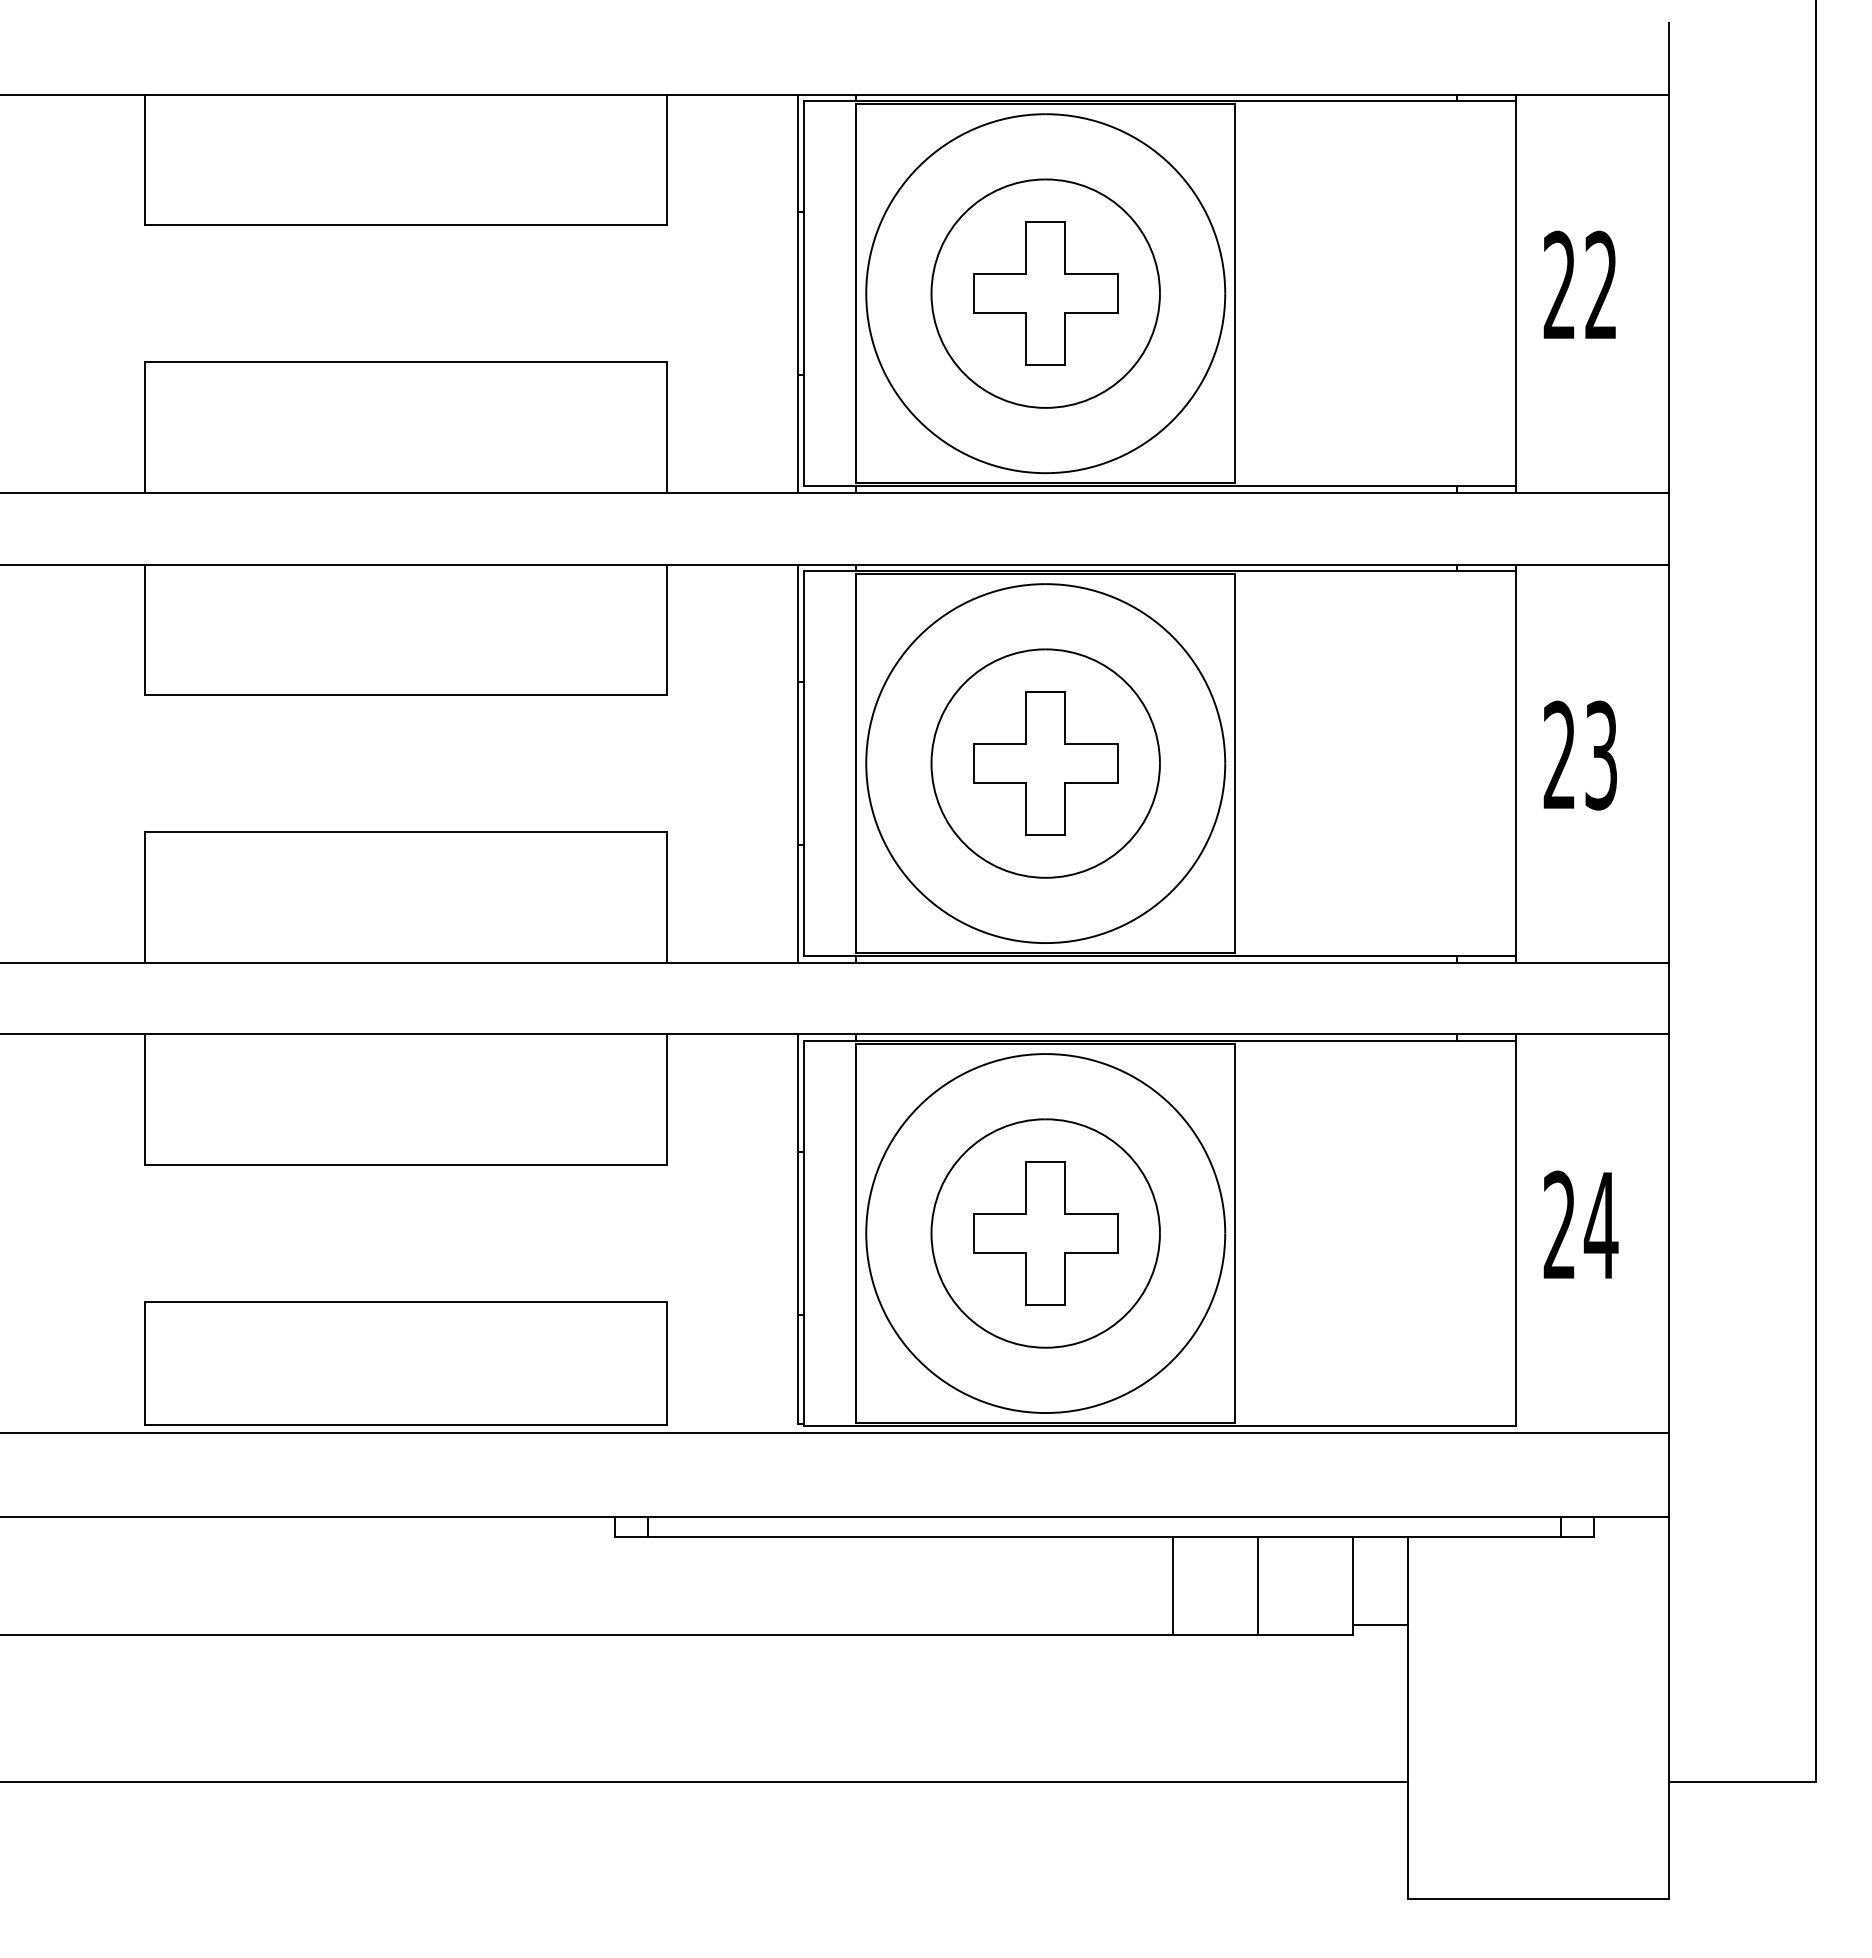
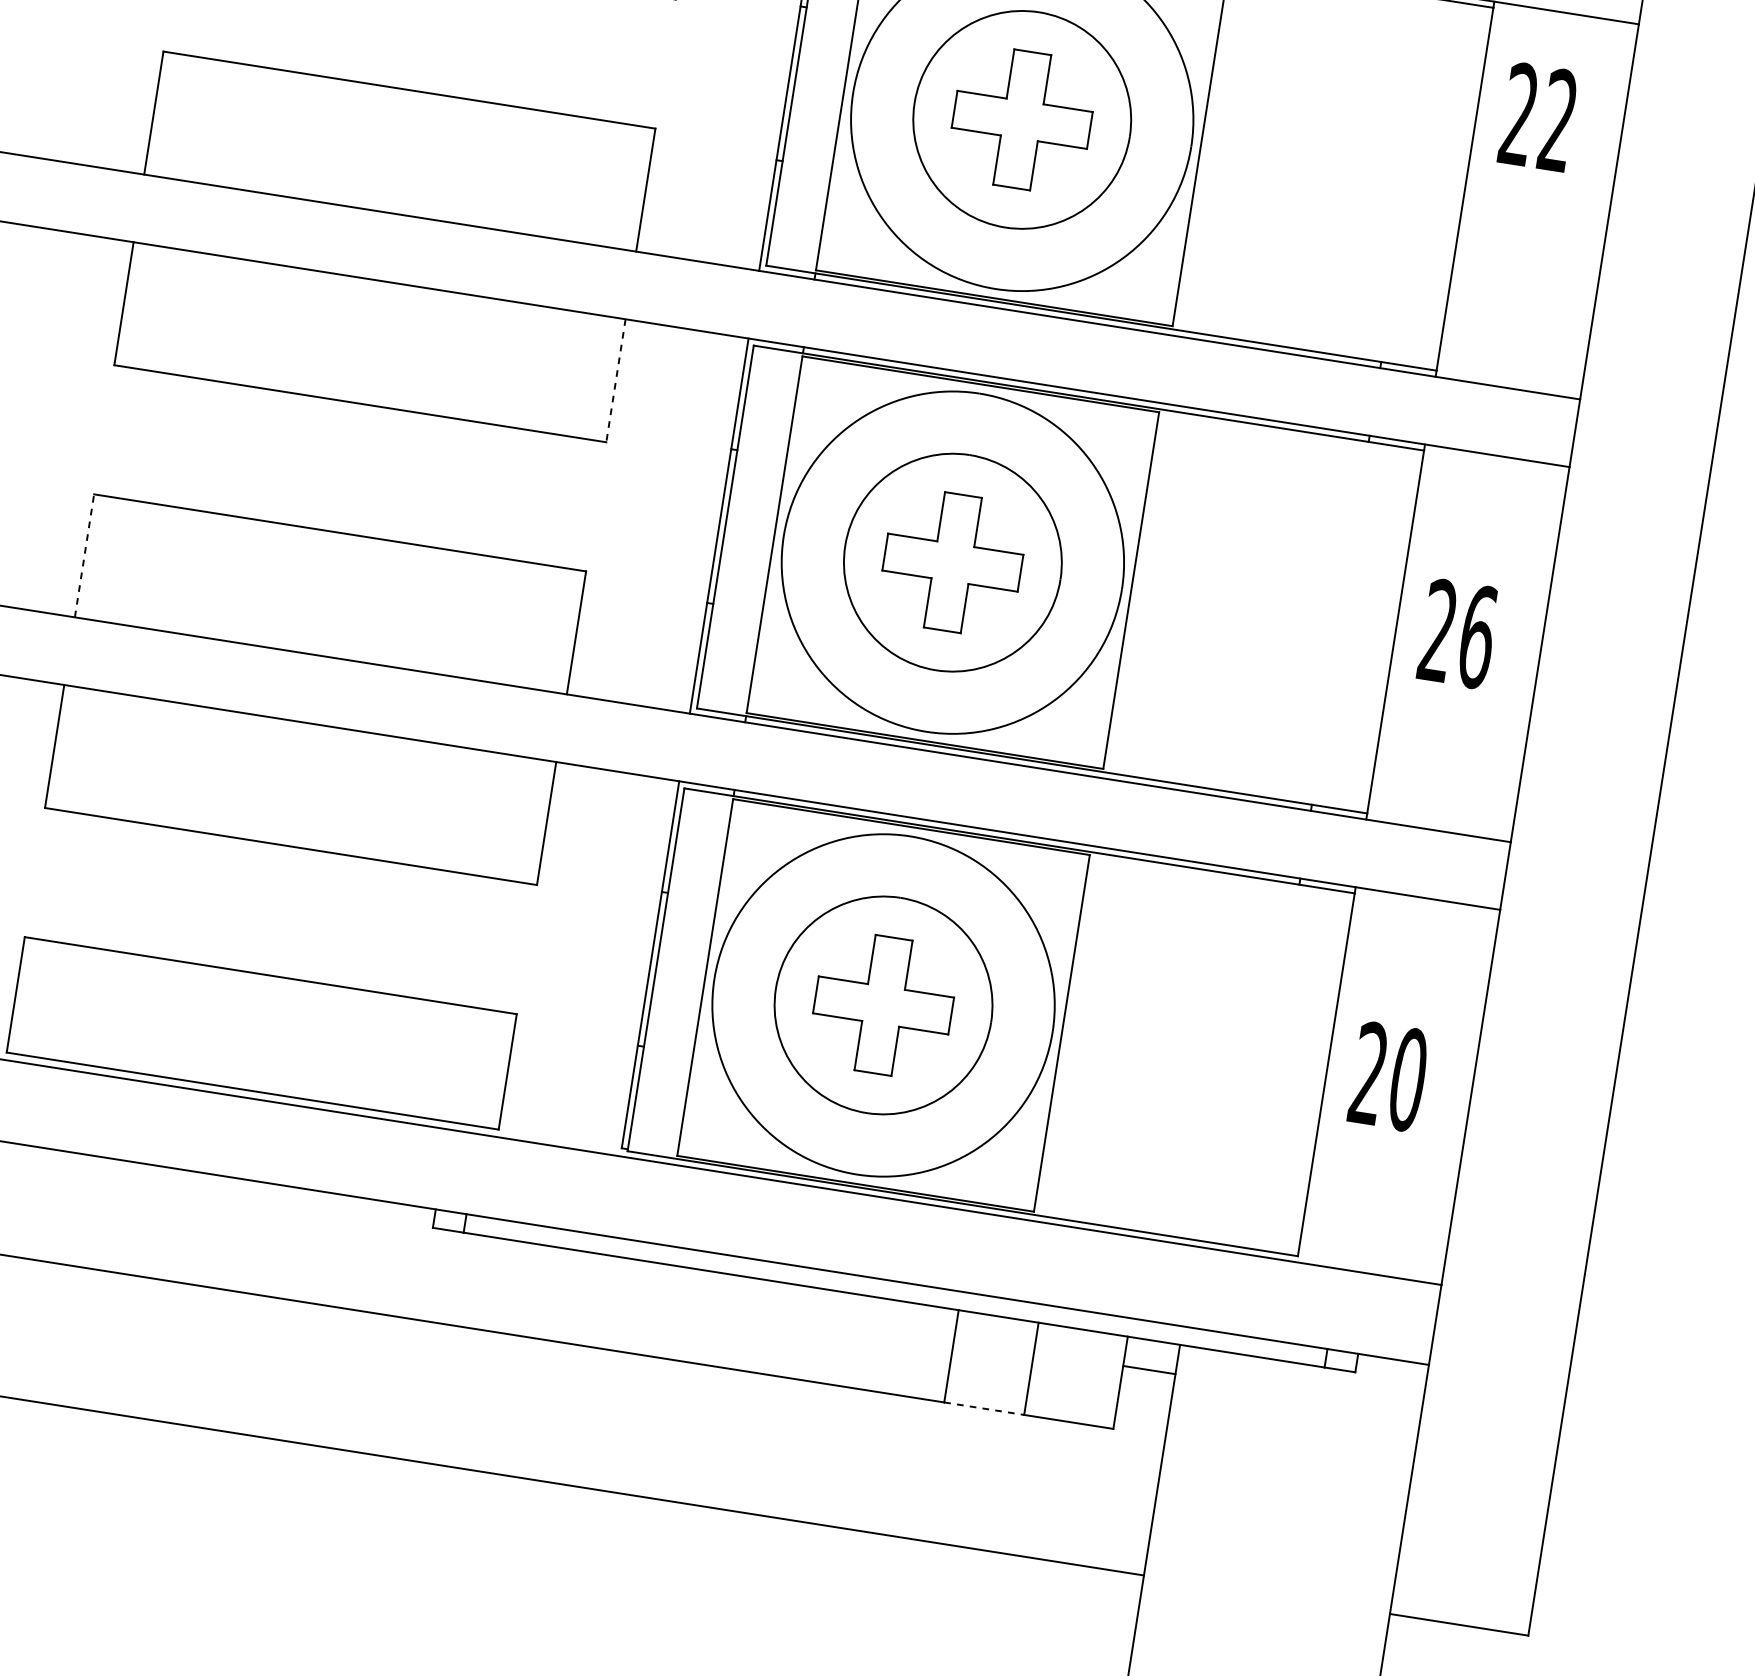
text: (1579, 284) -> (1538, 116), moved
line: (667, 630) -> (616, 381), solid -> dashed
text: (1601, 755) -> (1477, 637), 23 -> 26
line: (145, 896) -> (85, 555), solid -> dashed
text: (1600, 1225) -> (1407, 1079), 24 -> 20
line: (1379, 1625) -> (1148, 1370), moved
line: (1215, 1634) -> (984, 1408), solid -> dashed

